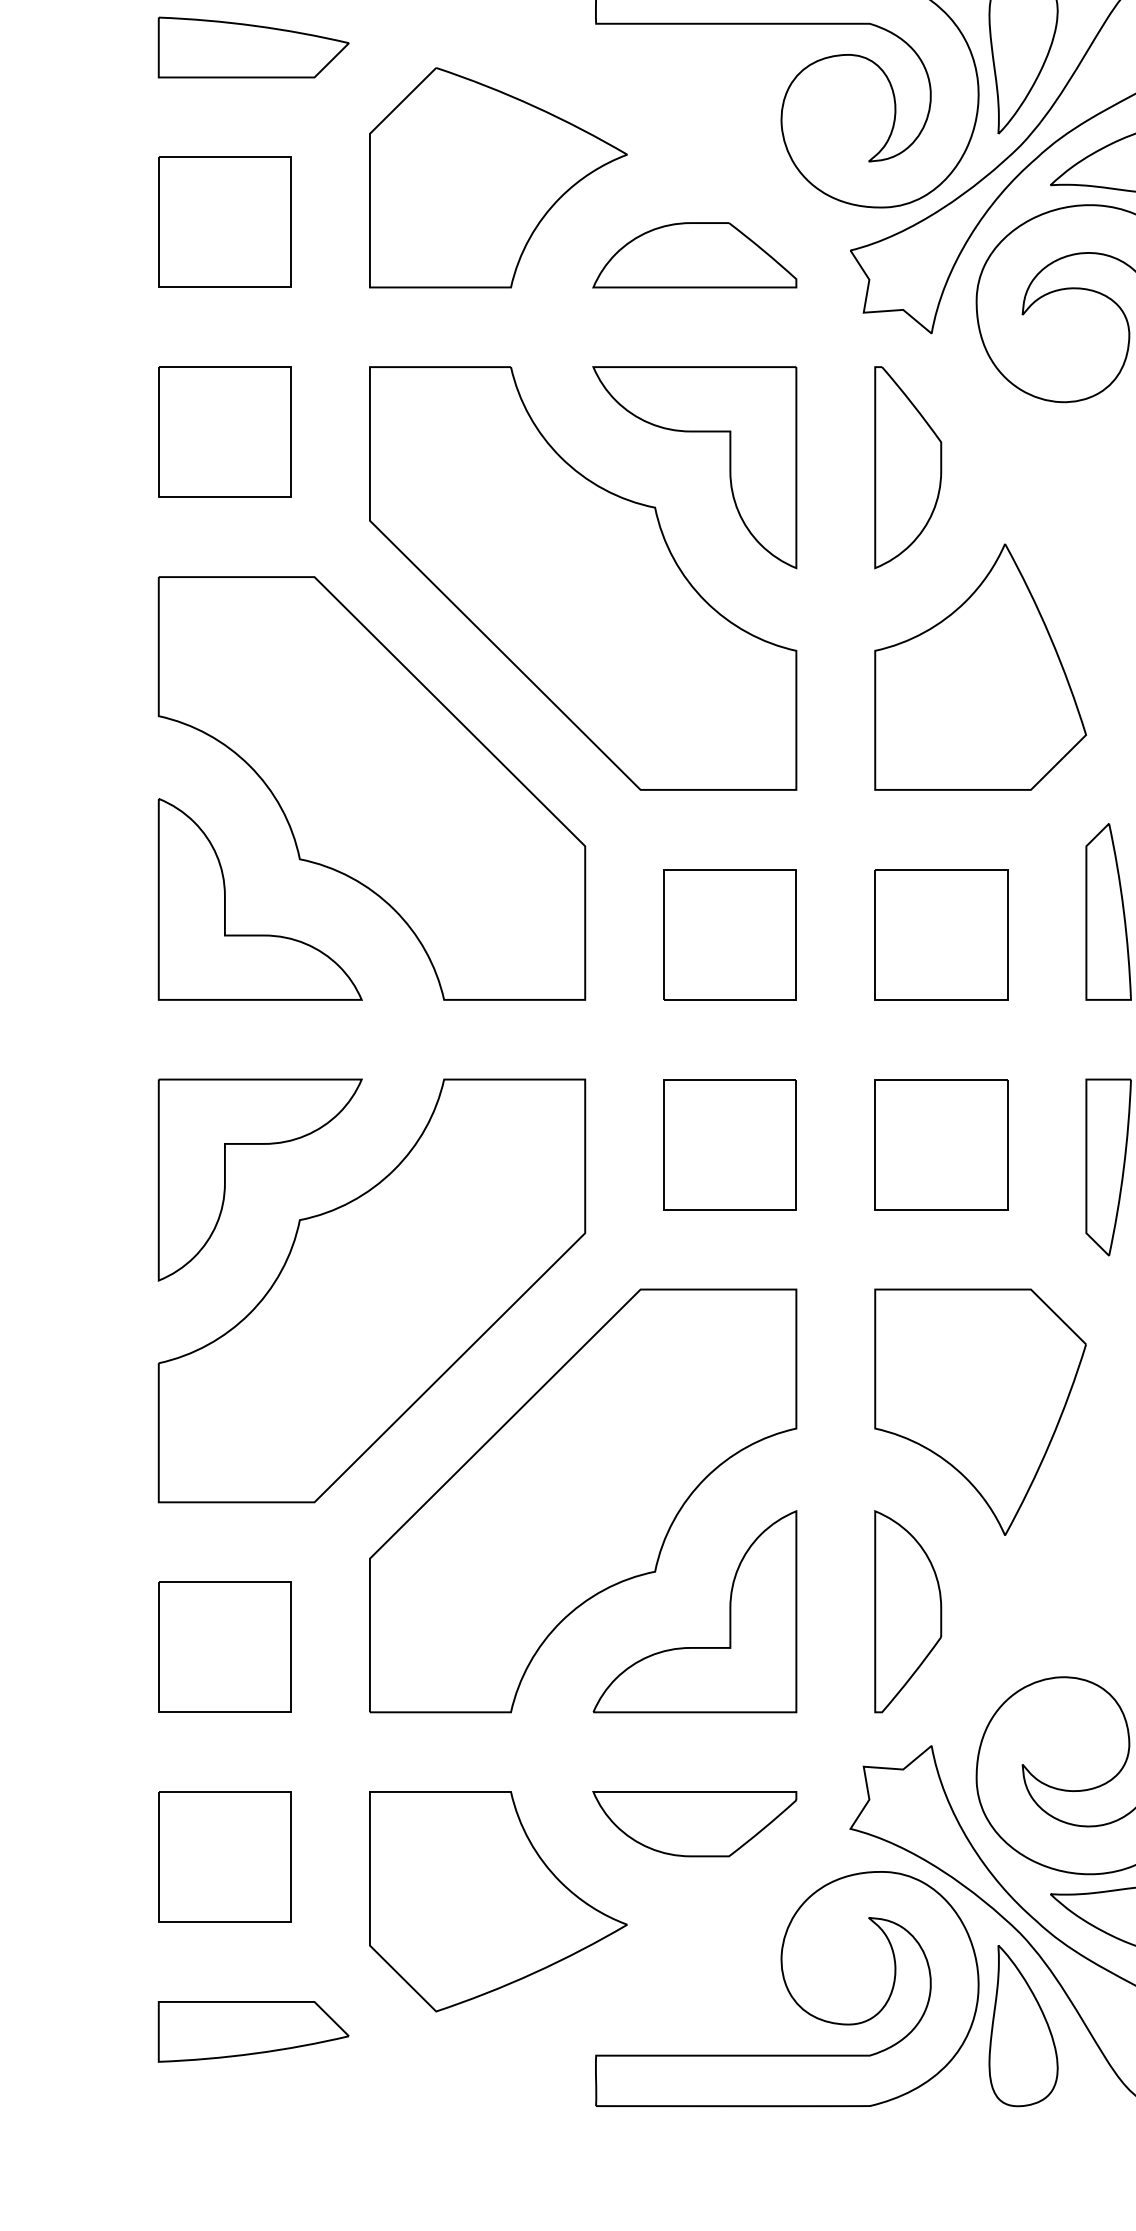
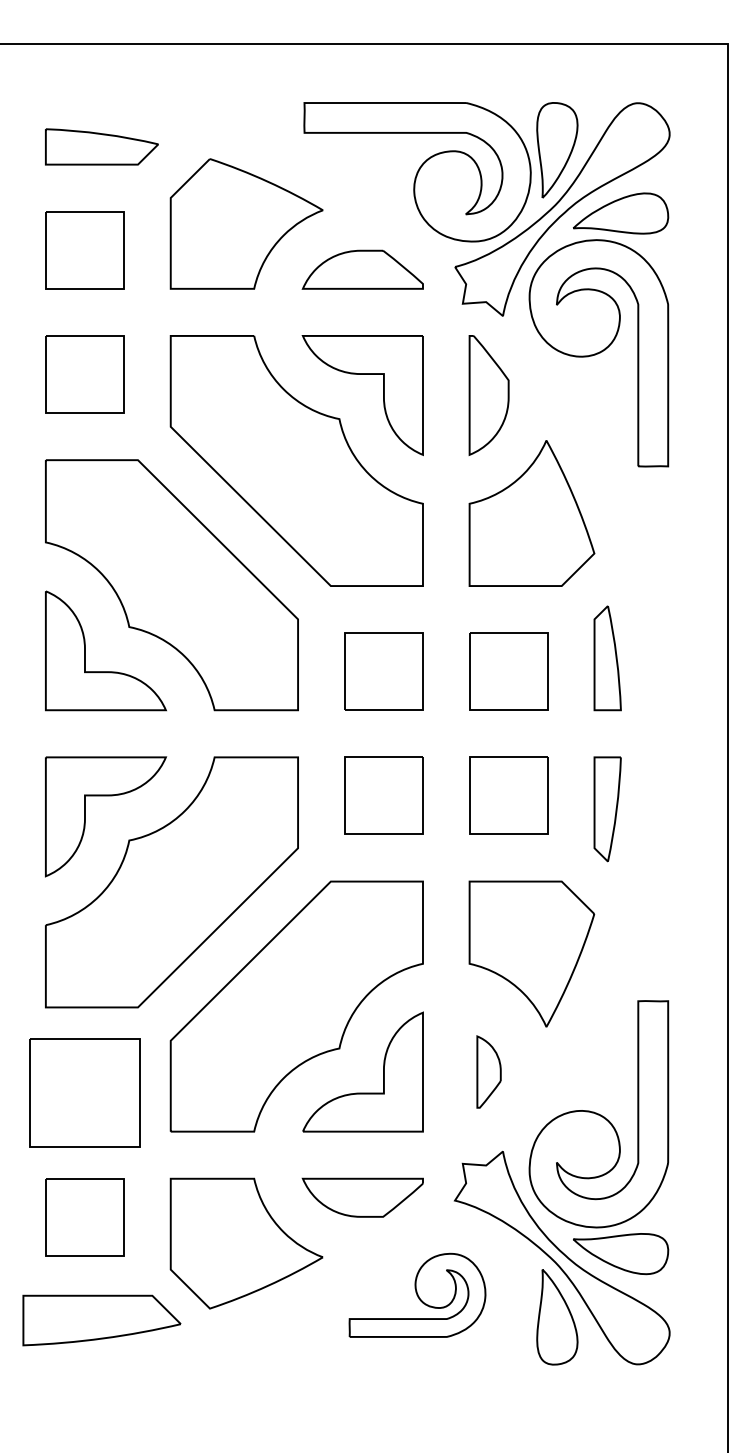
part: (907, 1610) -> (488, 1071), size x0.6
part: (224, 1647) -> (84, 1093), size x1.4
part: (787, 1989) -> (417, 1295), size x0.6
part: (252, 2031) -> (101, 1320), size x1.4

